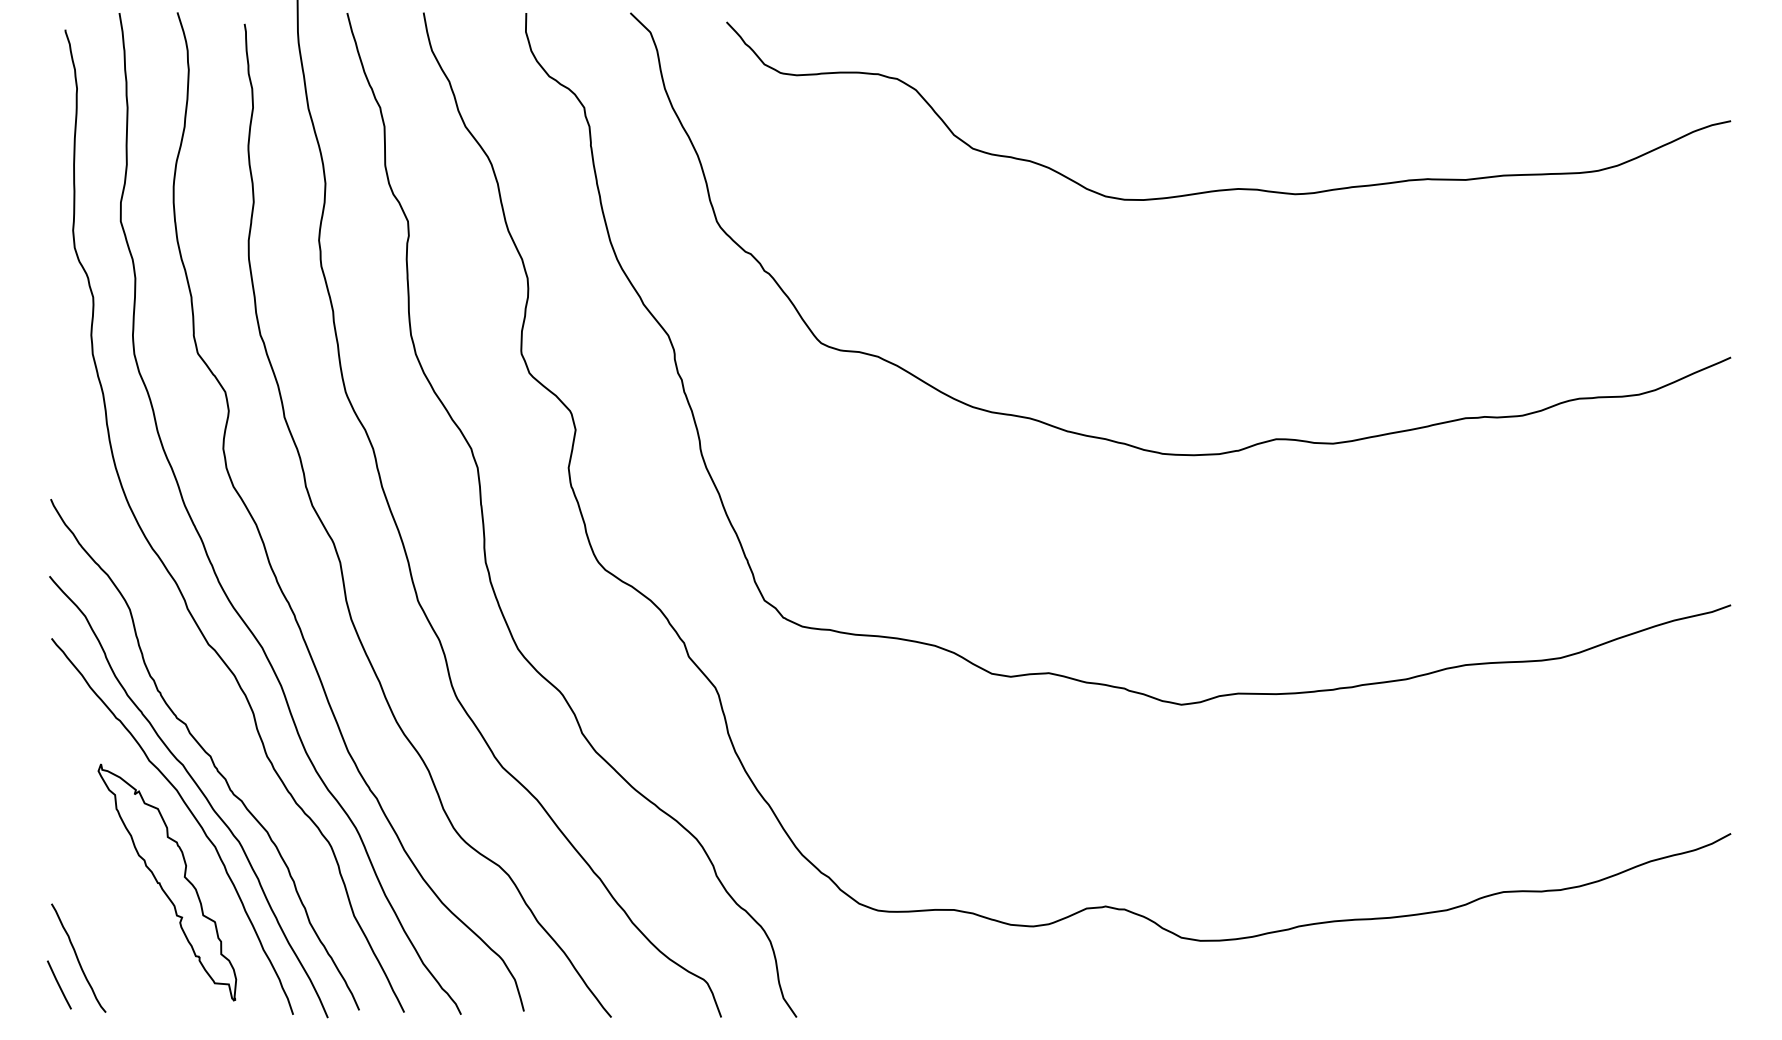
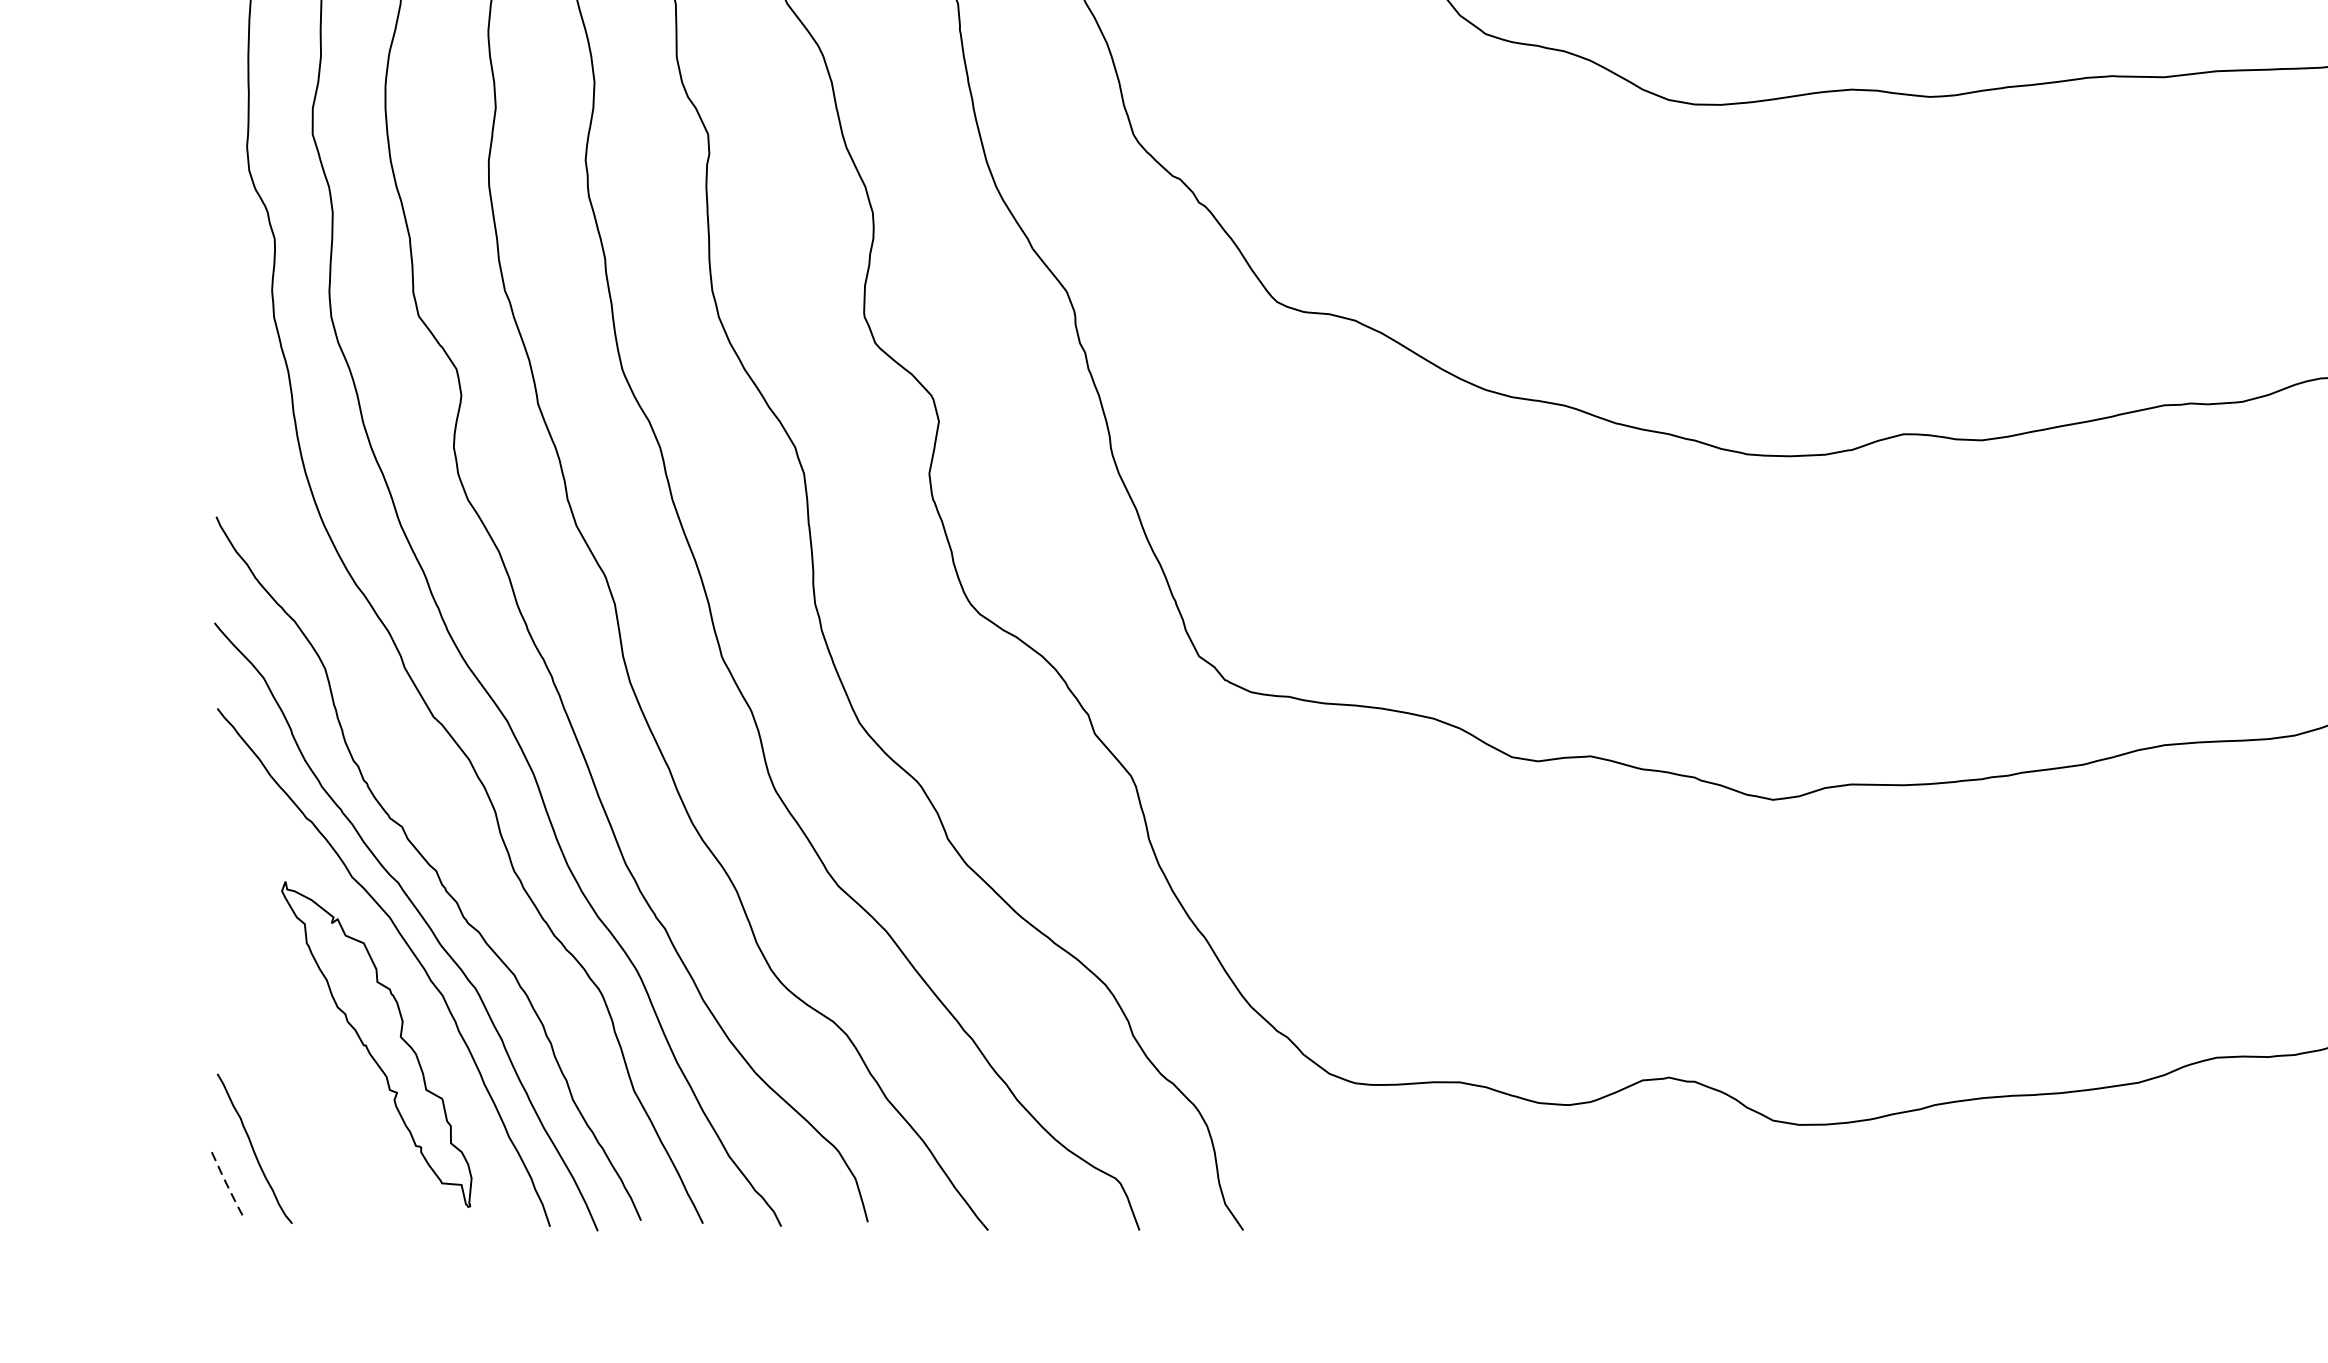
line: (59, 985) -> (228, 1186), solid -> dashed

